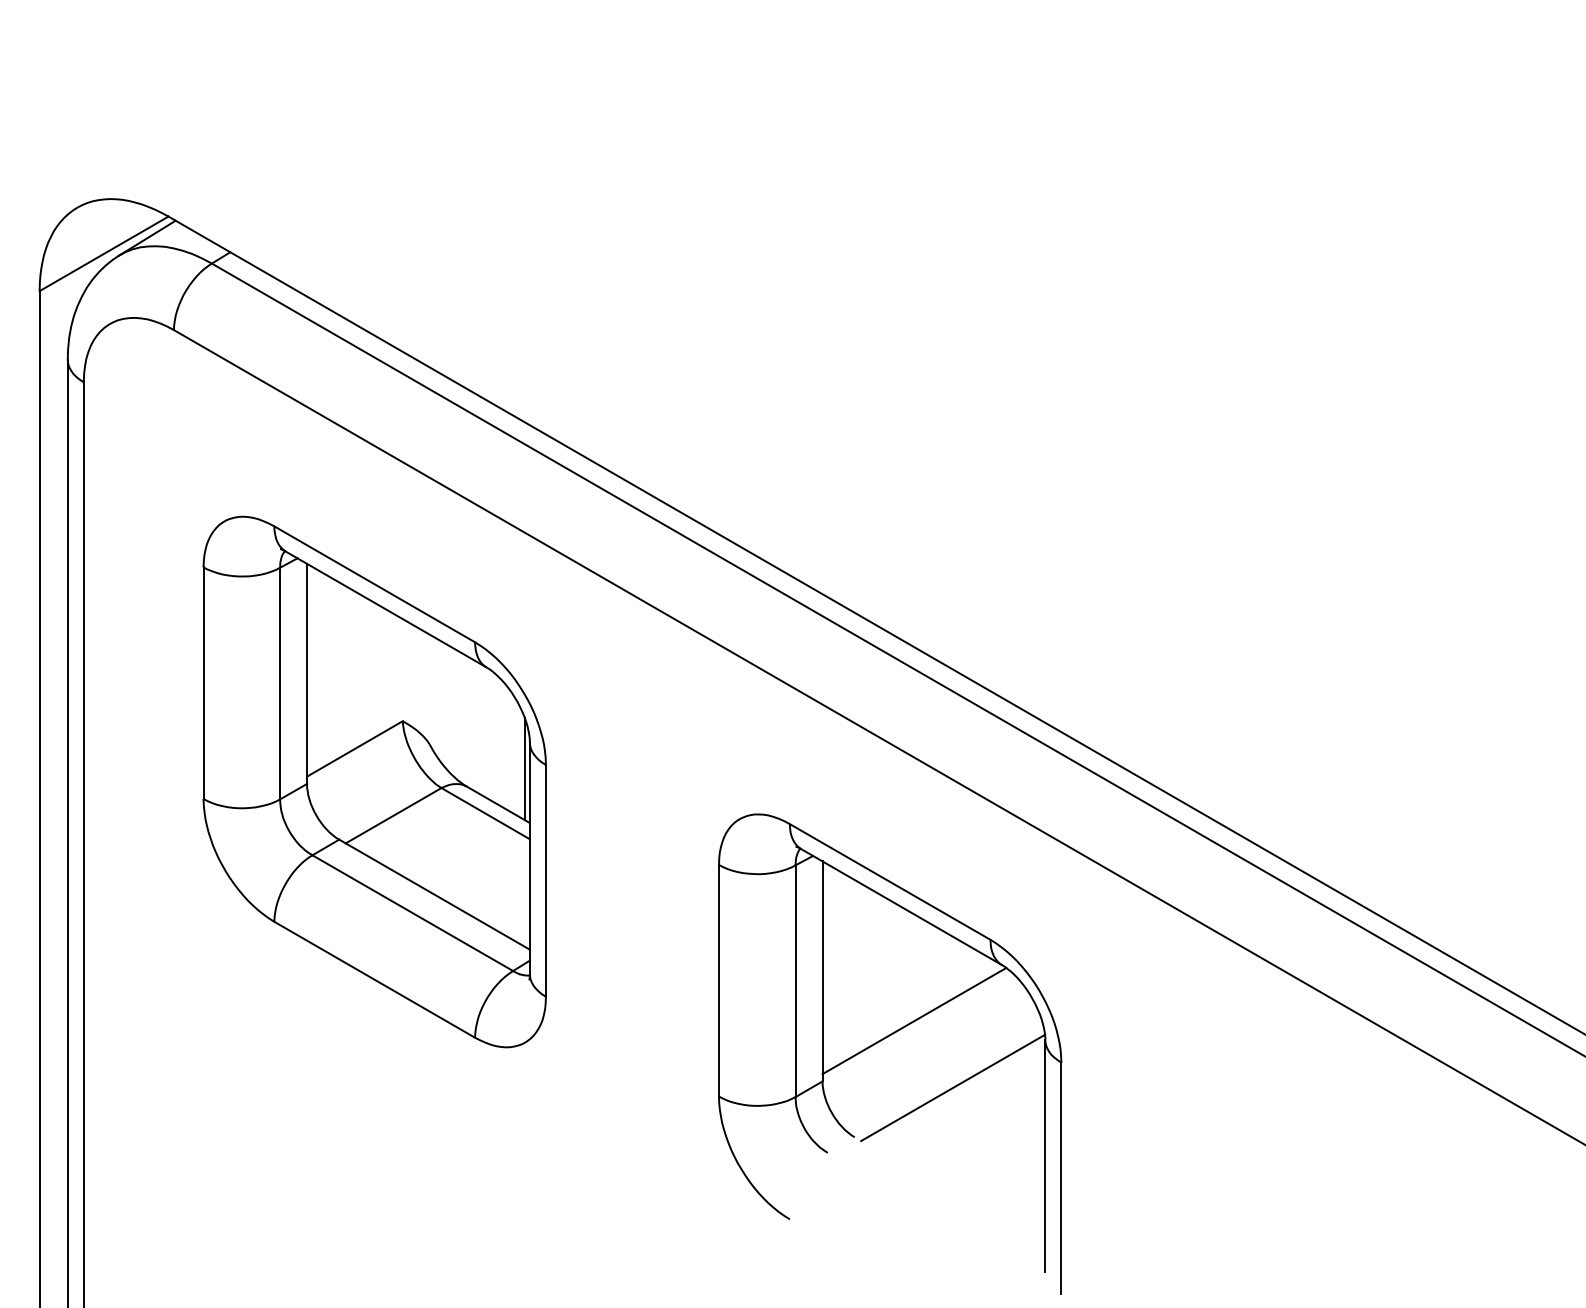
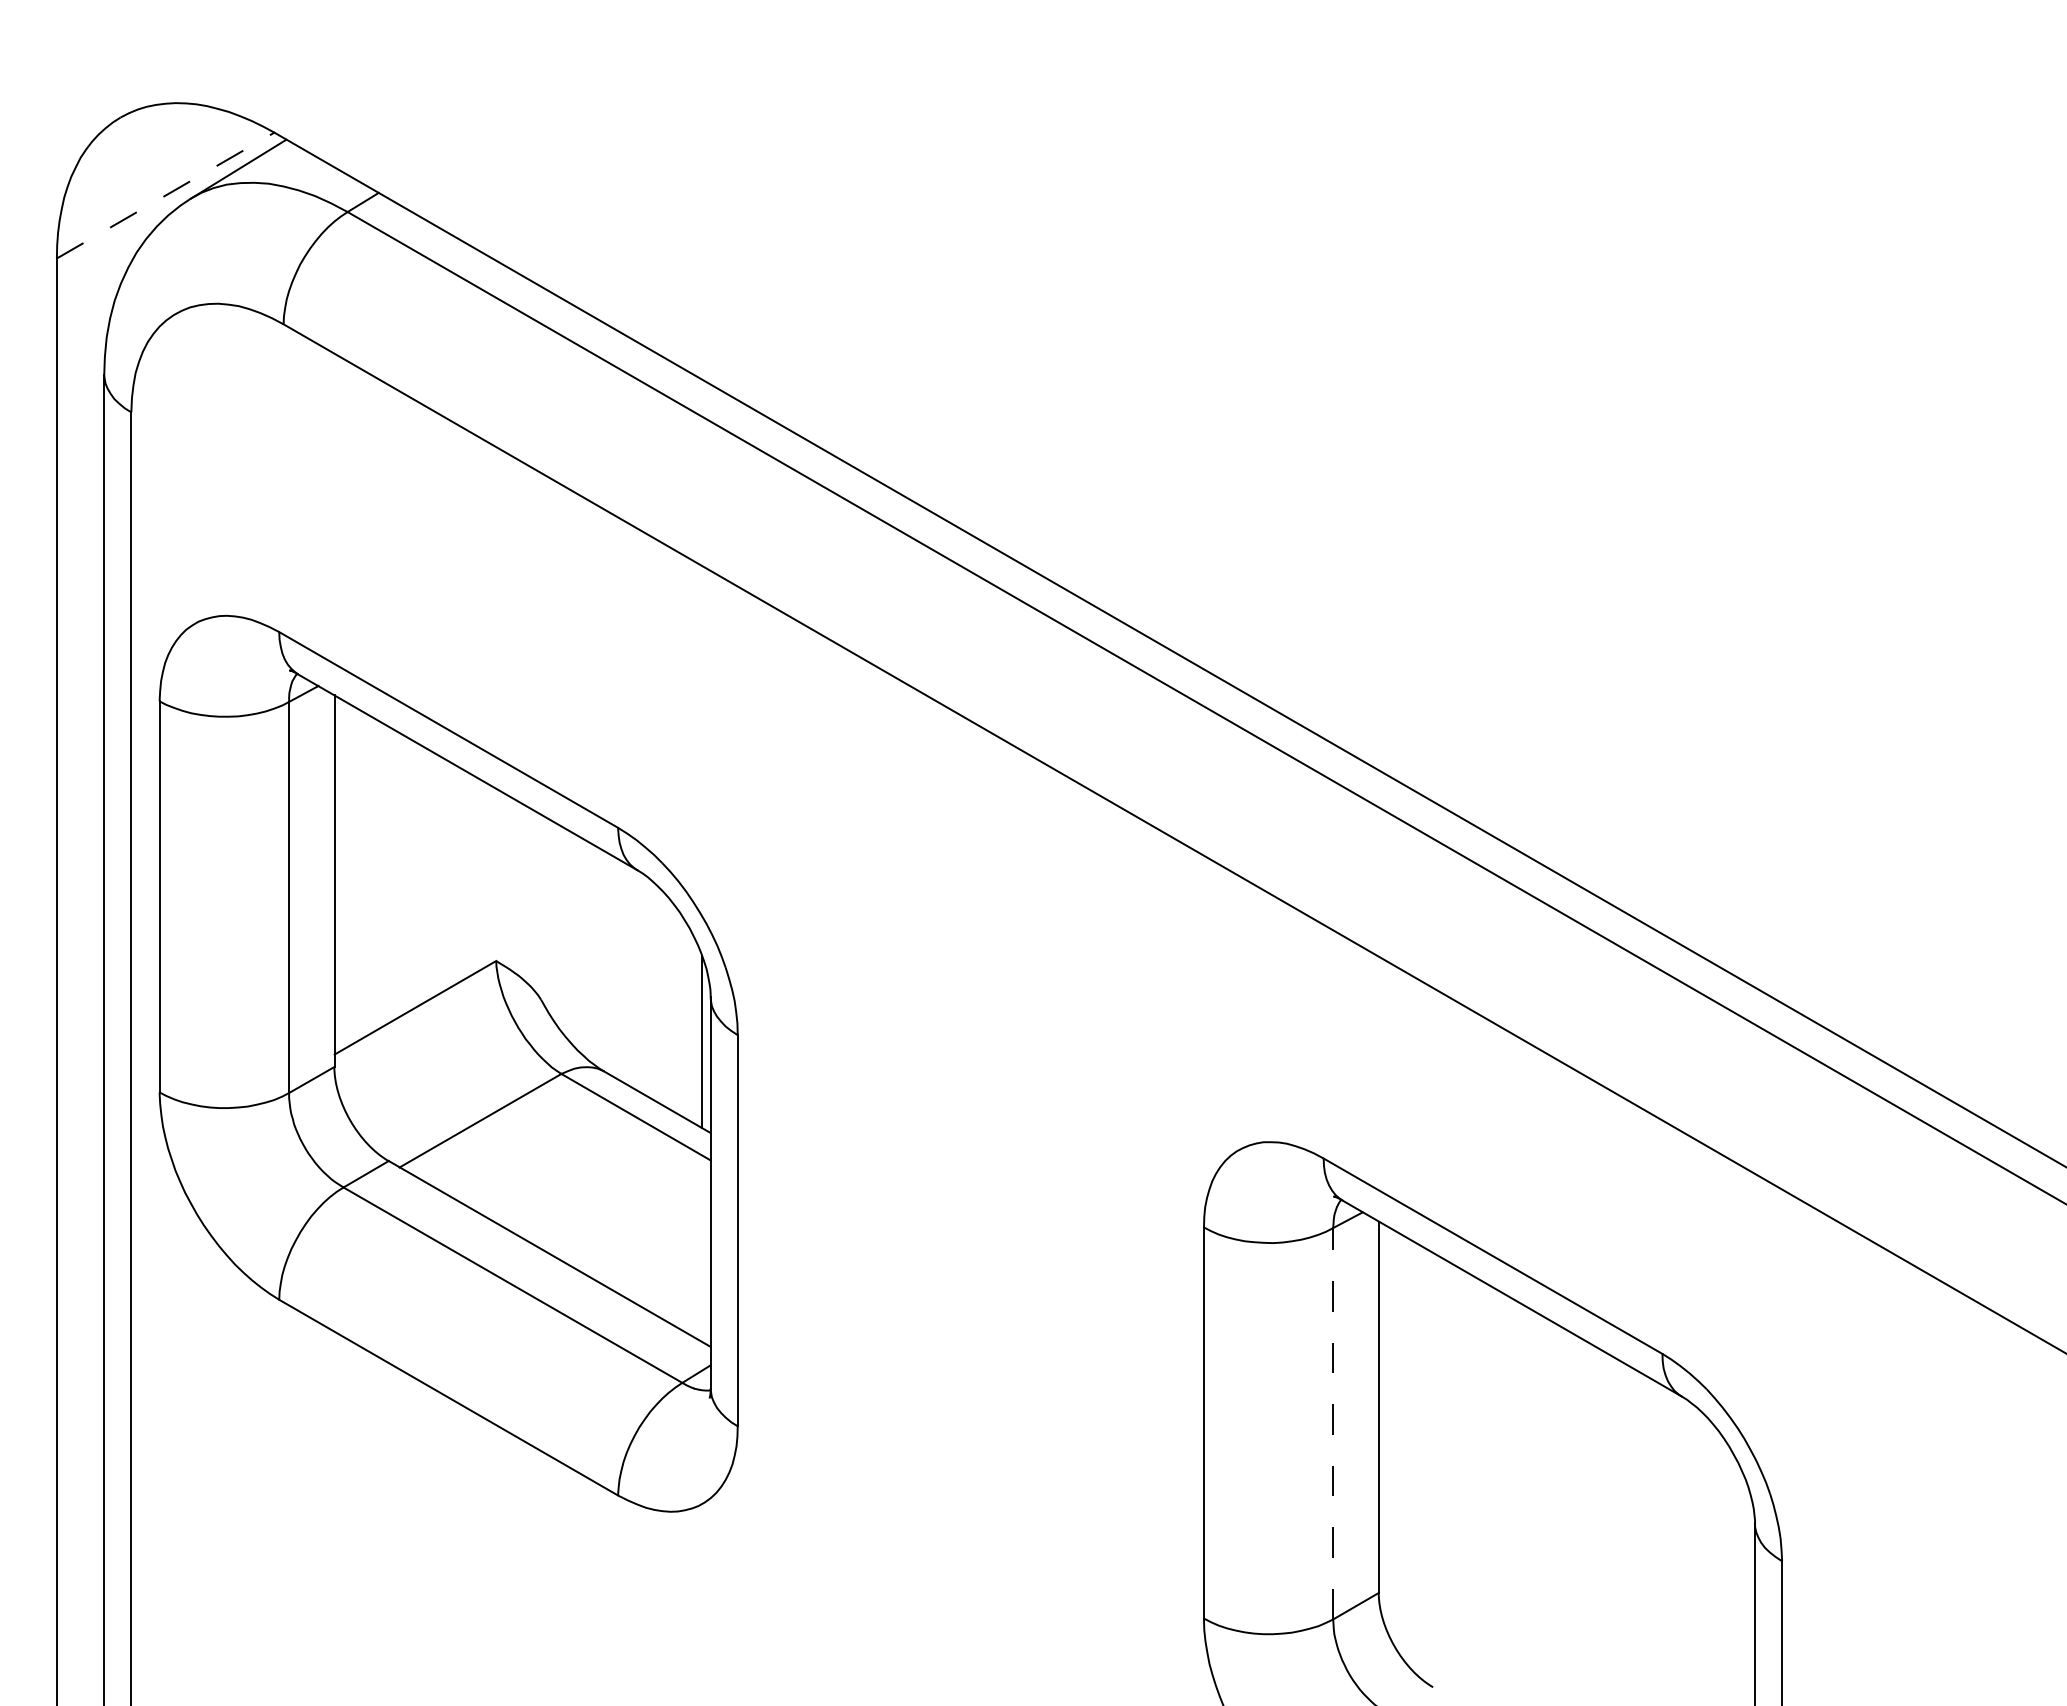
line: (104, 253) -> (166, 194), solid -> dashed
part: (374, 781) -> (448, 1062), moved
line: (795, 981) -> (1333, 1424), solid -> dashed
line: (914, 1020) -> (1534, 1490), removed
line: (953, 1087) -> (1599, 1603), removed

